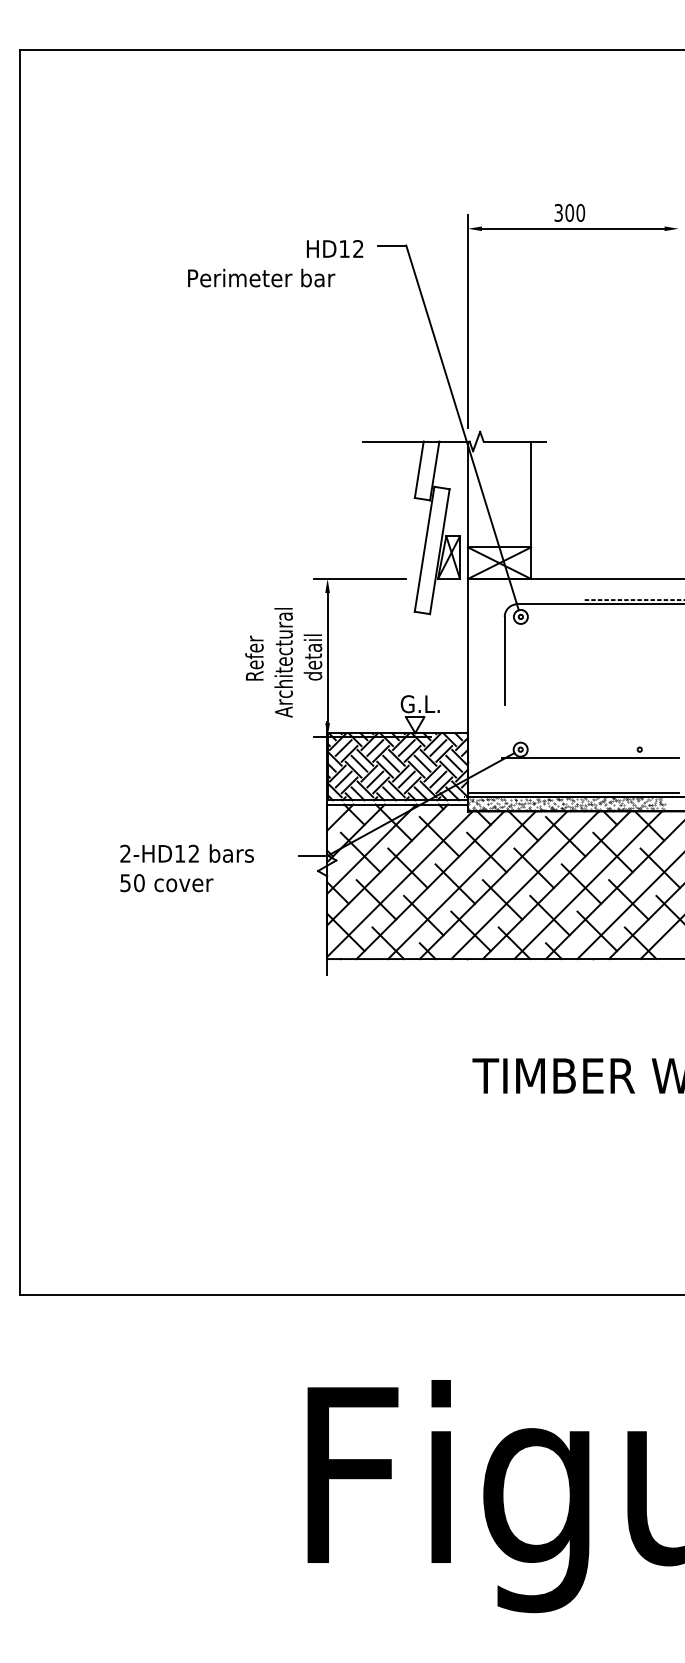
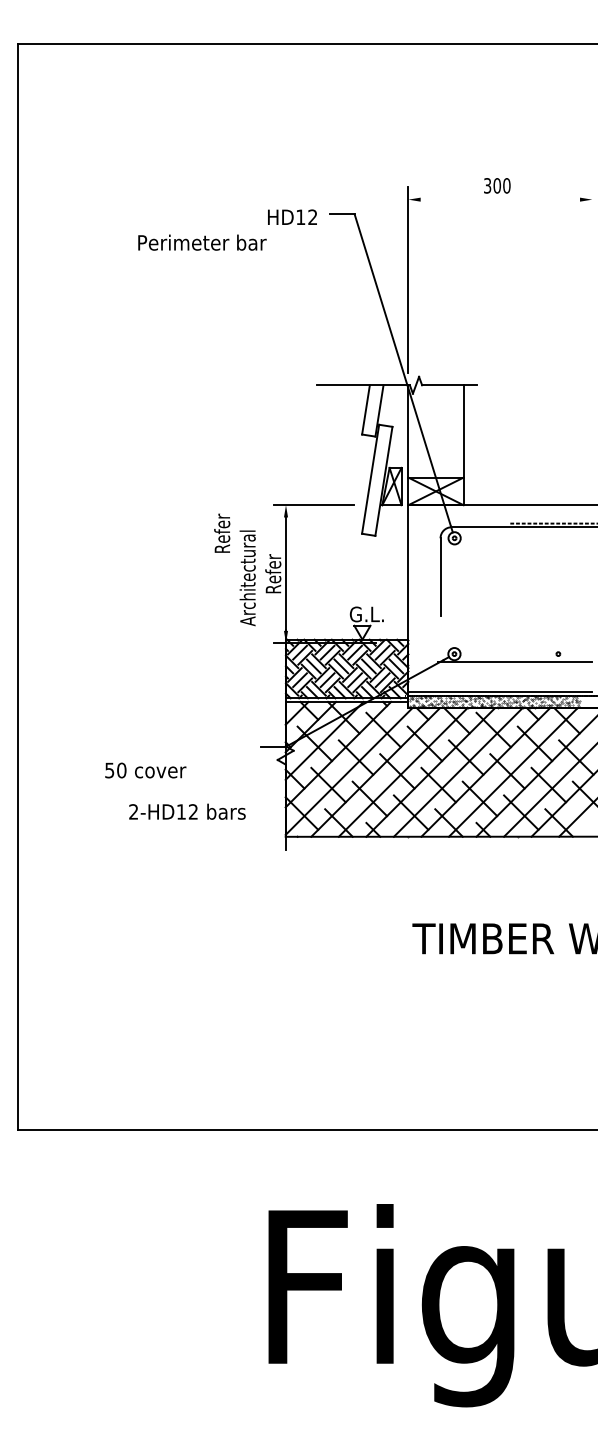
line: (573, 228) -> (500, 199), removed
text: (261, 277) -> (202, 242), moved
text: (254, 657) -> (222, 532), moved
text: (313, 657) -> (273, 573), detail -> Refer
text: (187, 853) -> (187, 811), moved

